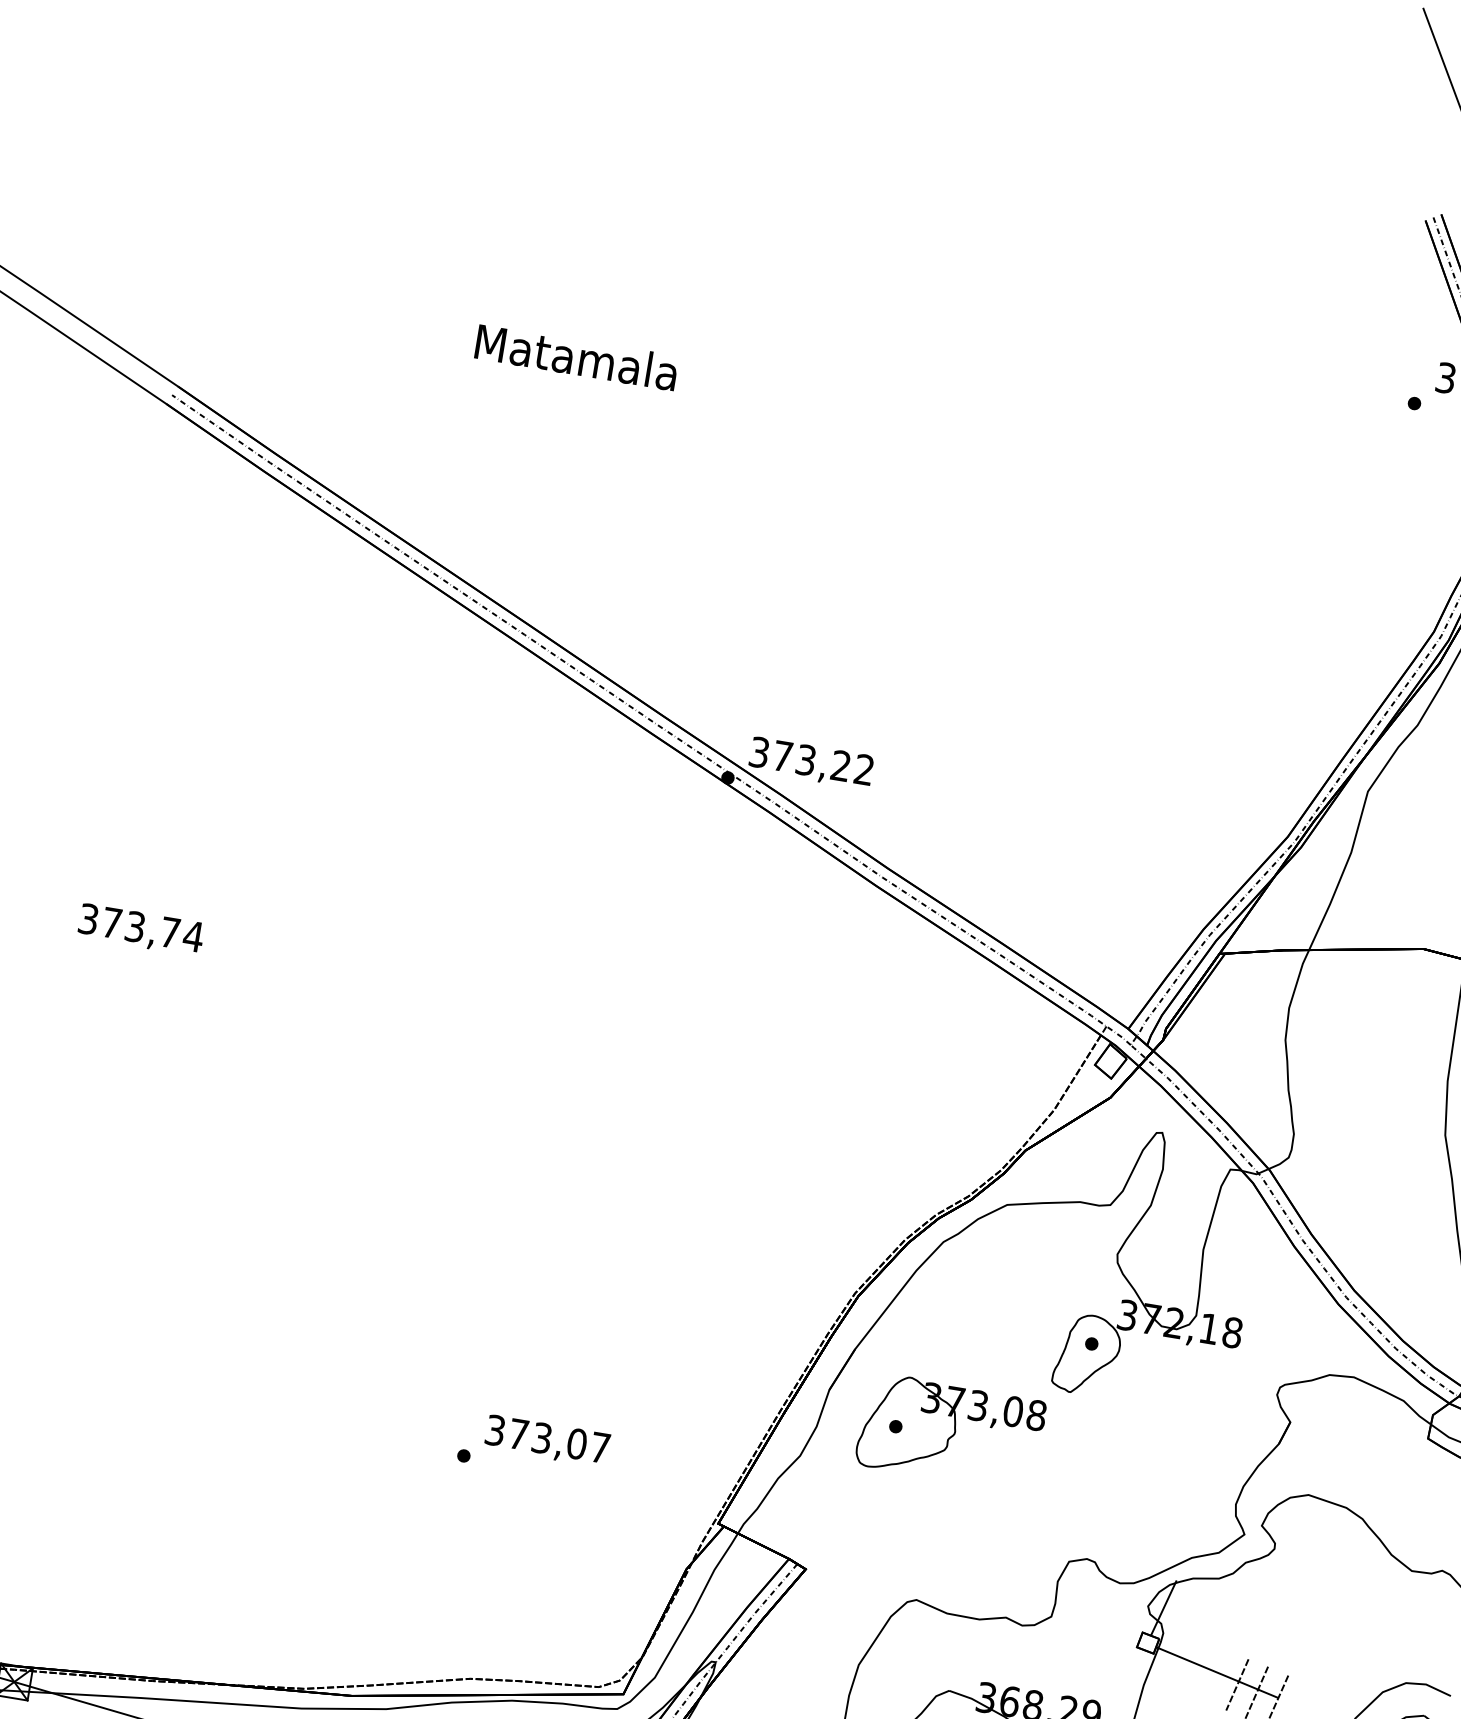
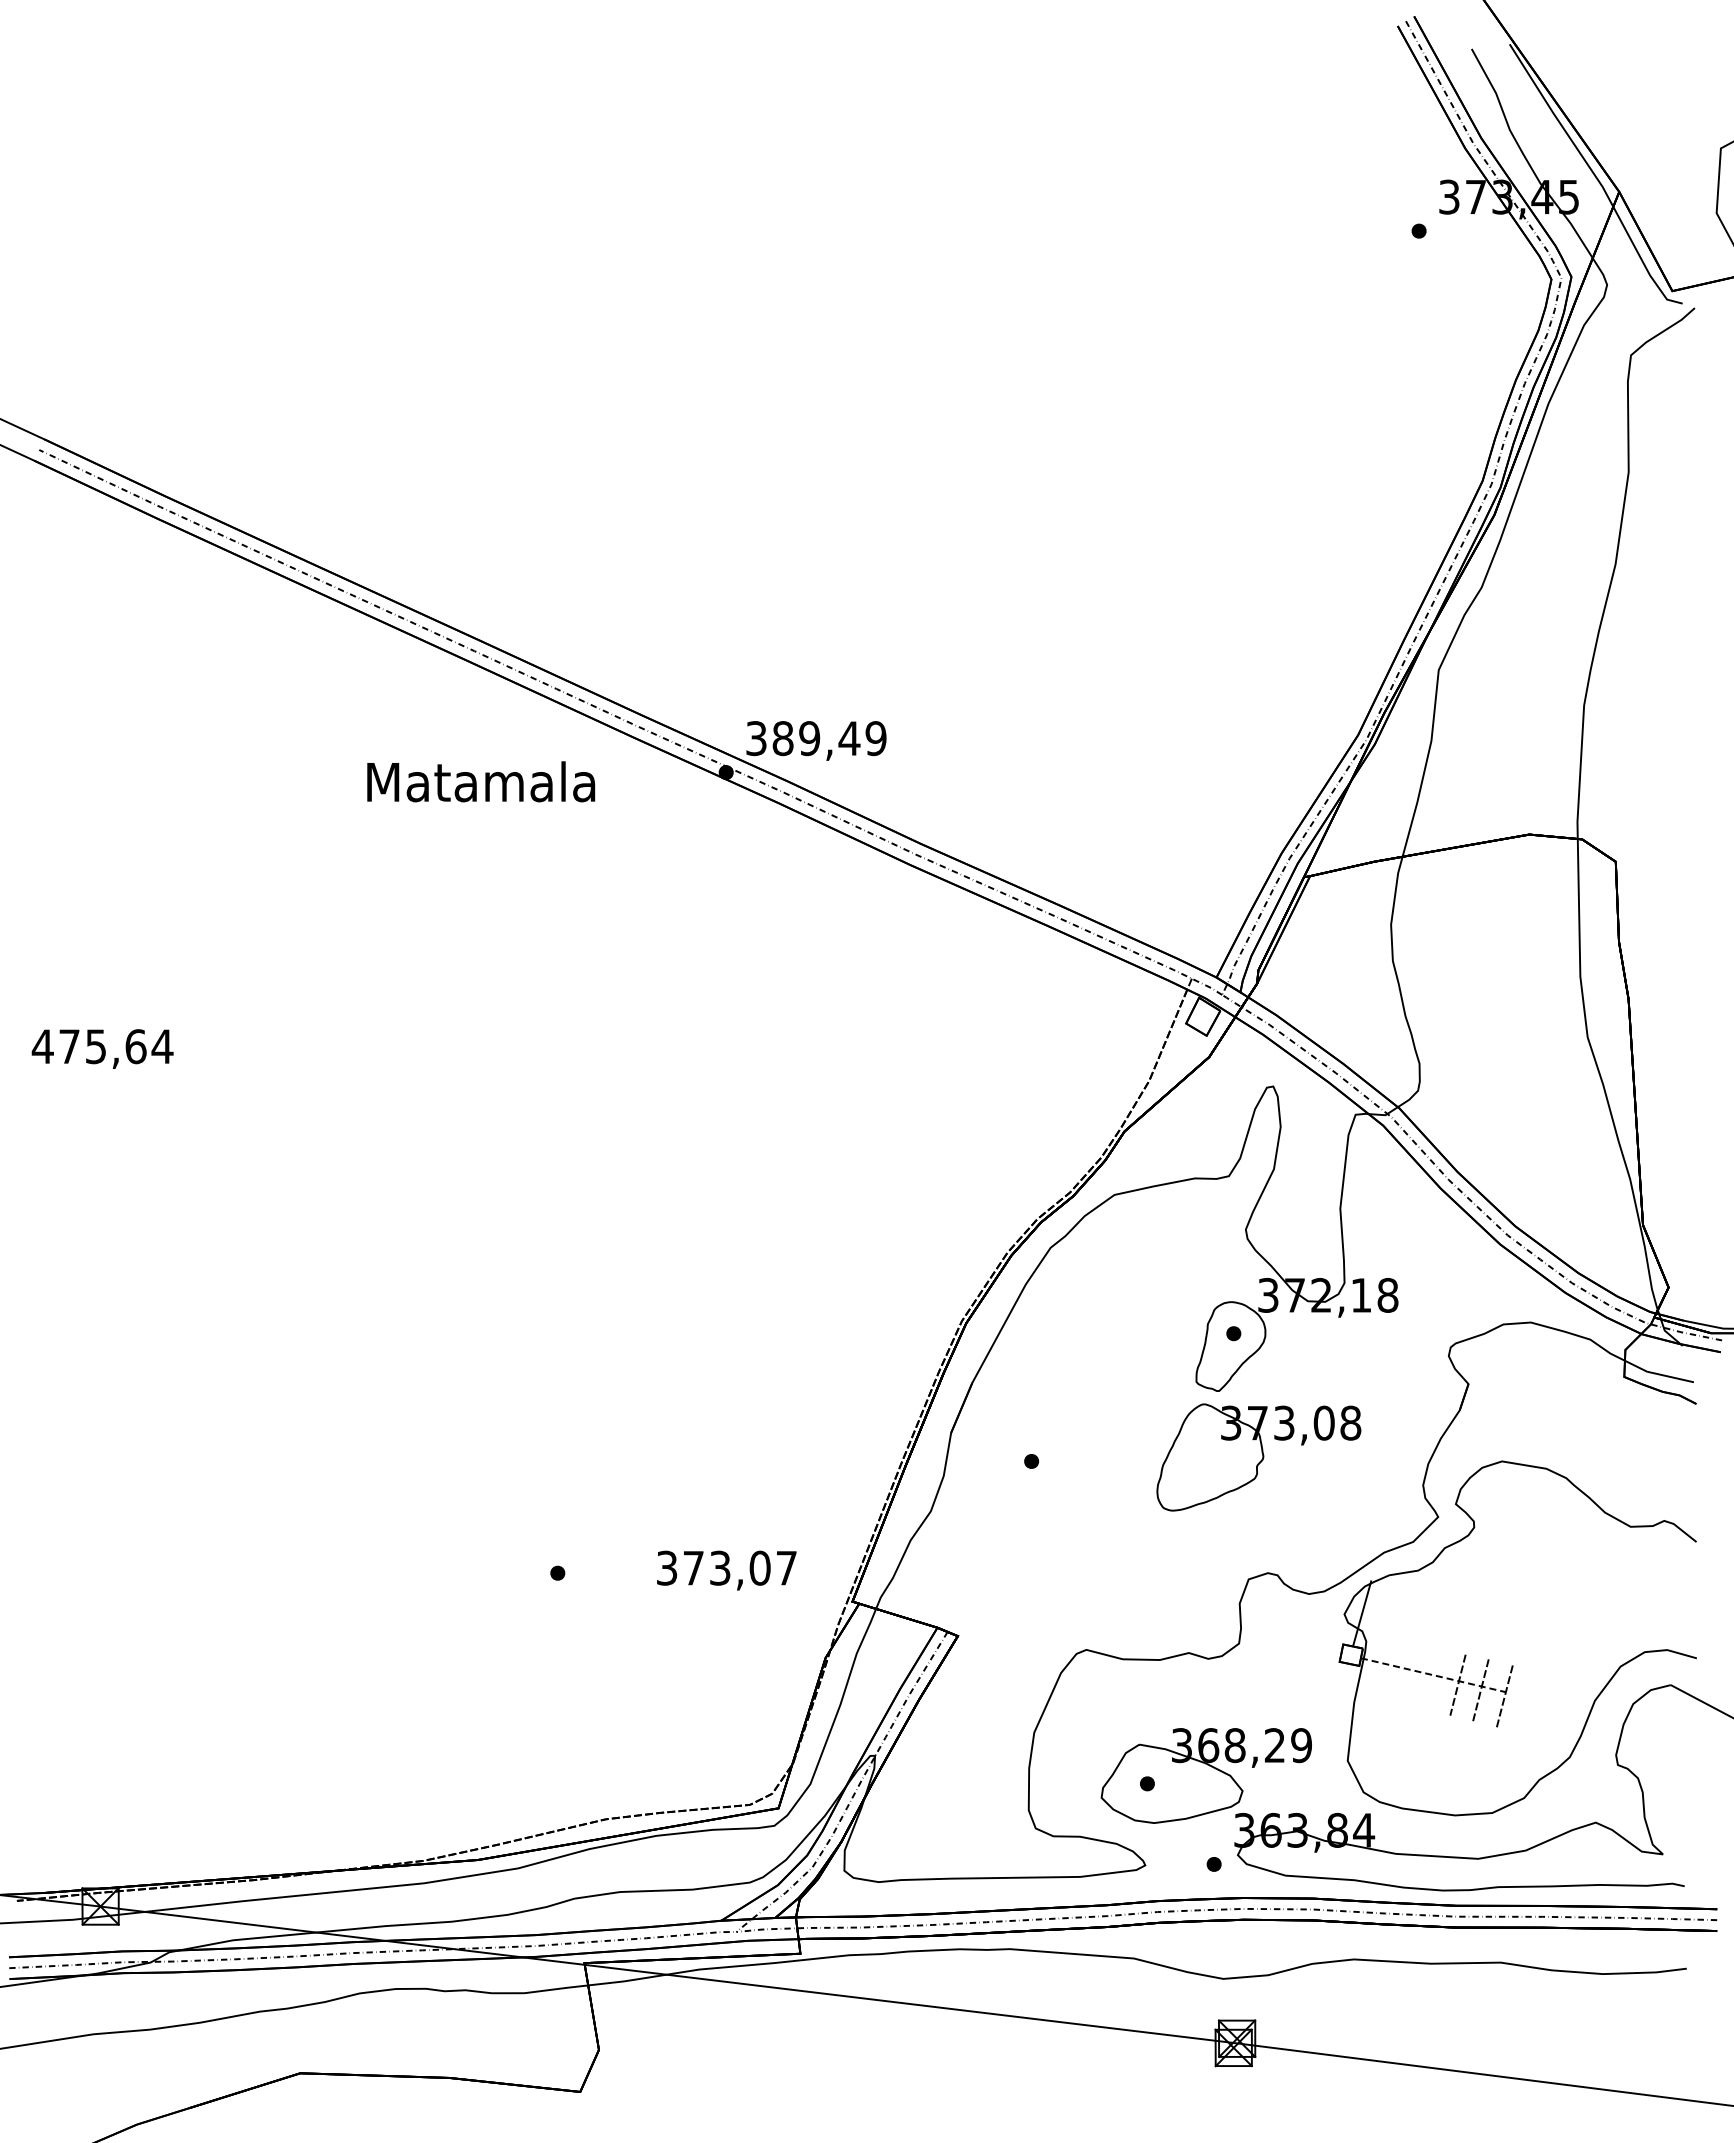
text: (577, 357) -> (481, 781), moved
text: (823, 763) -> (829, 738), 373,22 -> 389,49
text: (128, 925) -> (88, 1046), 373,74 -> 475,64
part: (950, 1432) -> (1258, 1457), moved
text: (547, 1441) -> (726, 1570), moved
line: (1217, 1672) -> (1433, 1675), solid -> dashed

